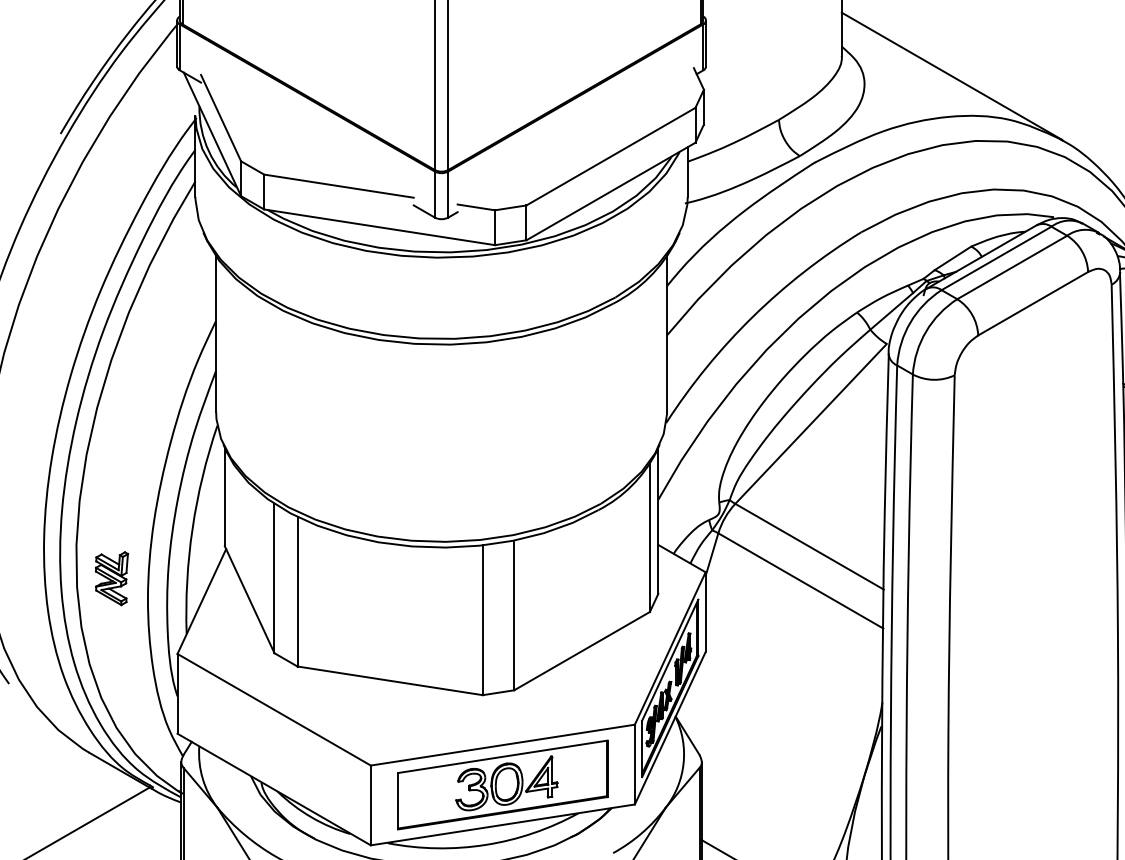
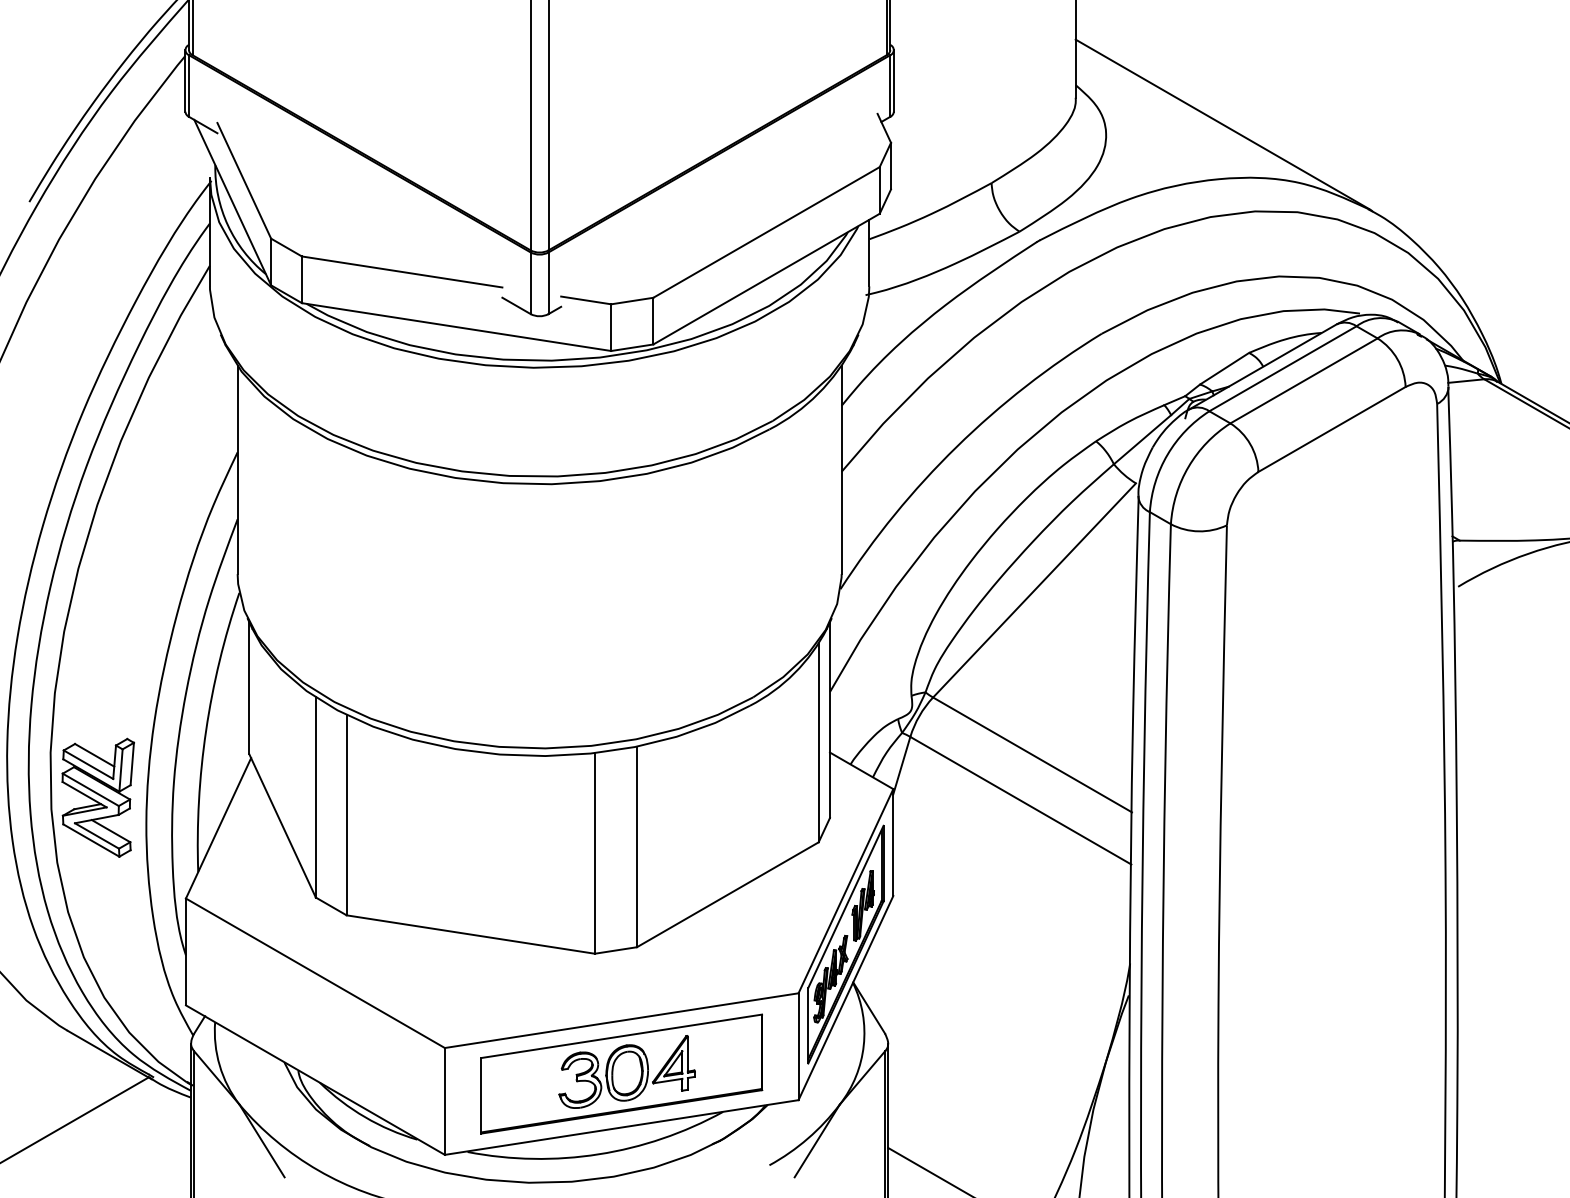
part: (111, 578) -> (97, 797), size x1.67

